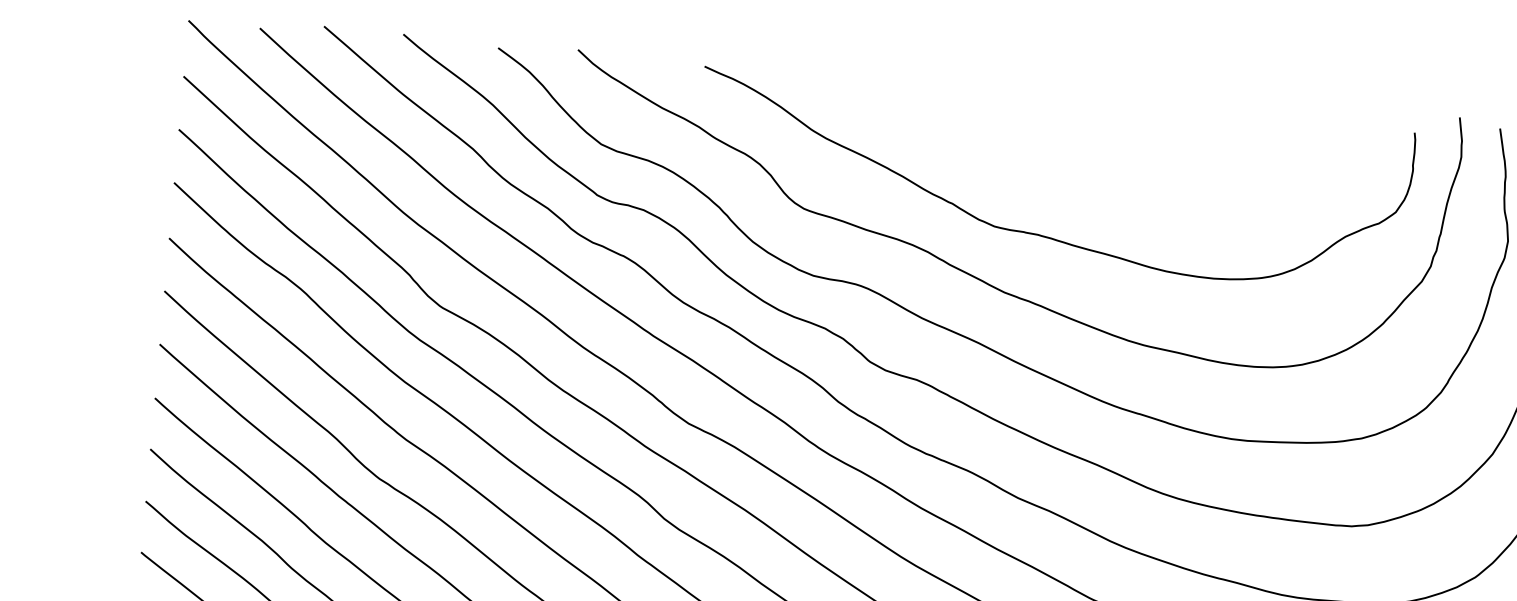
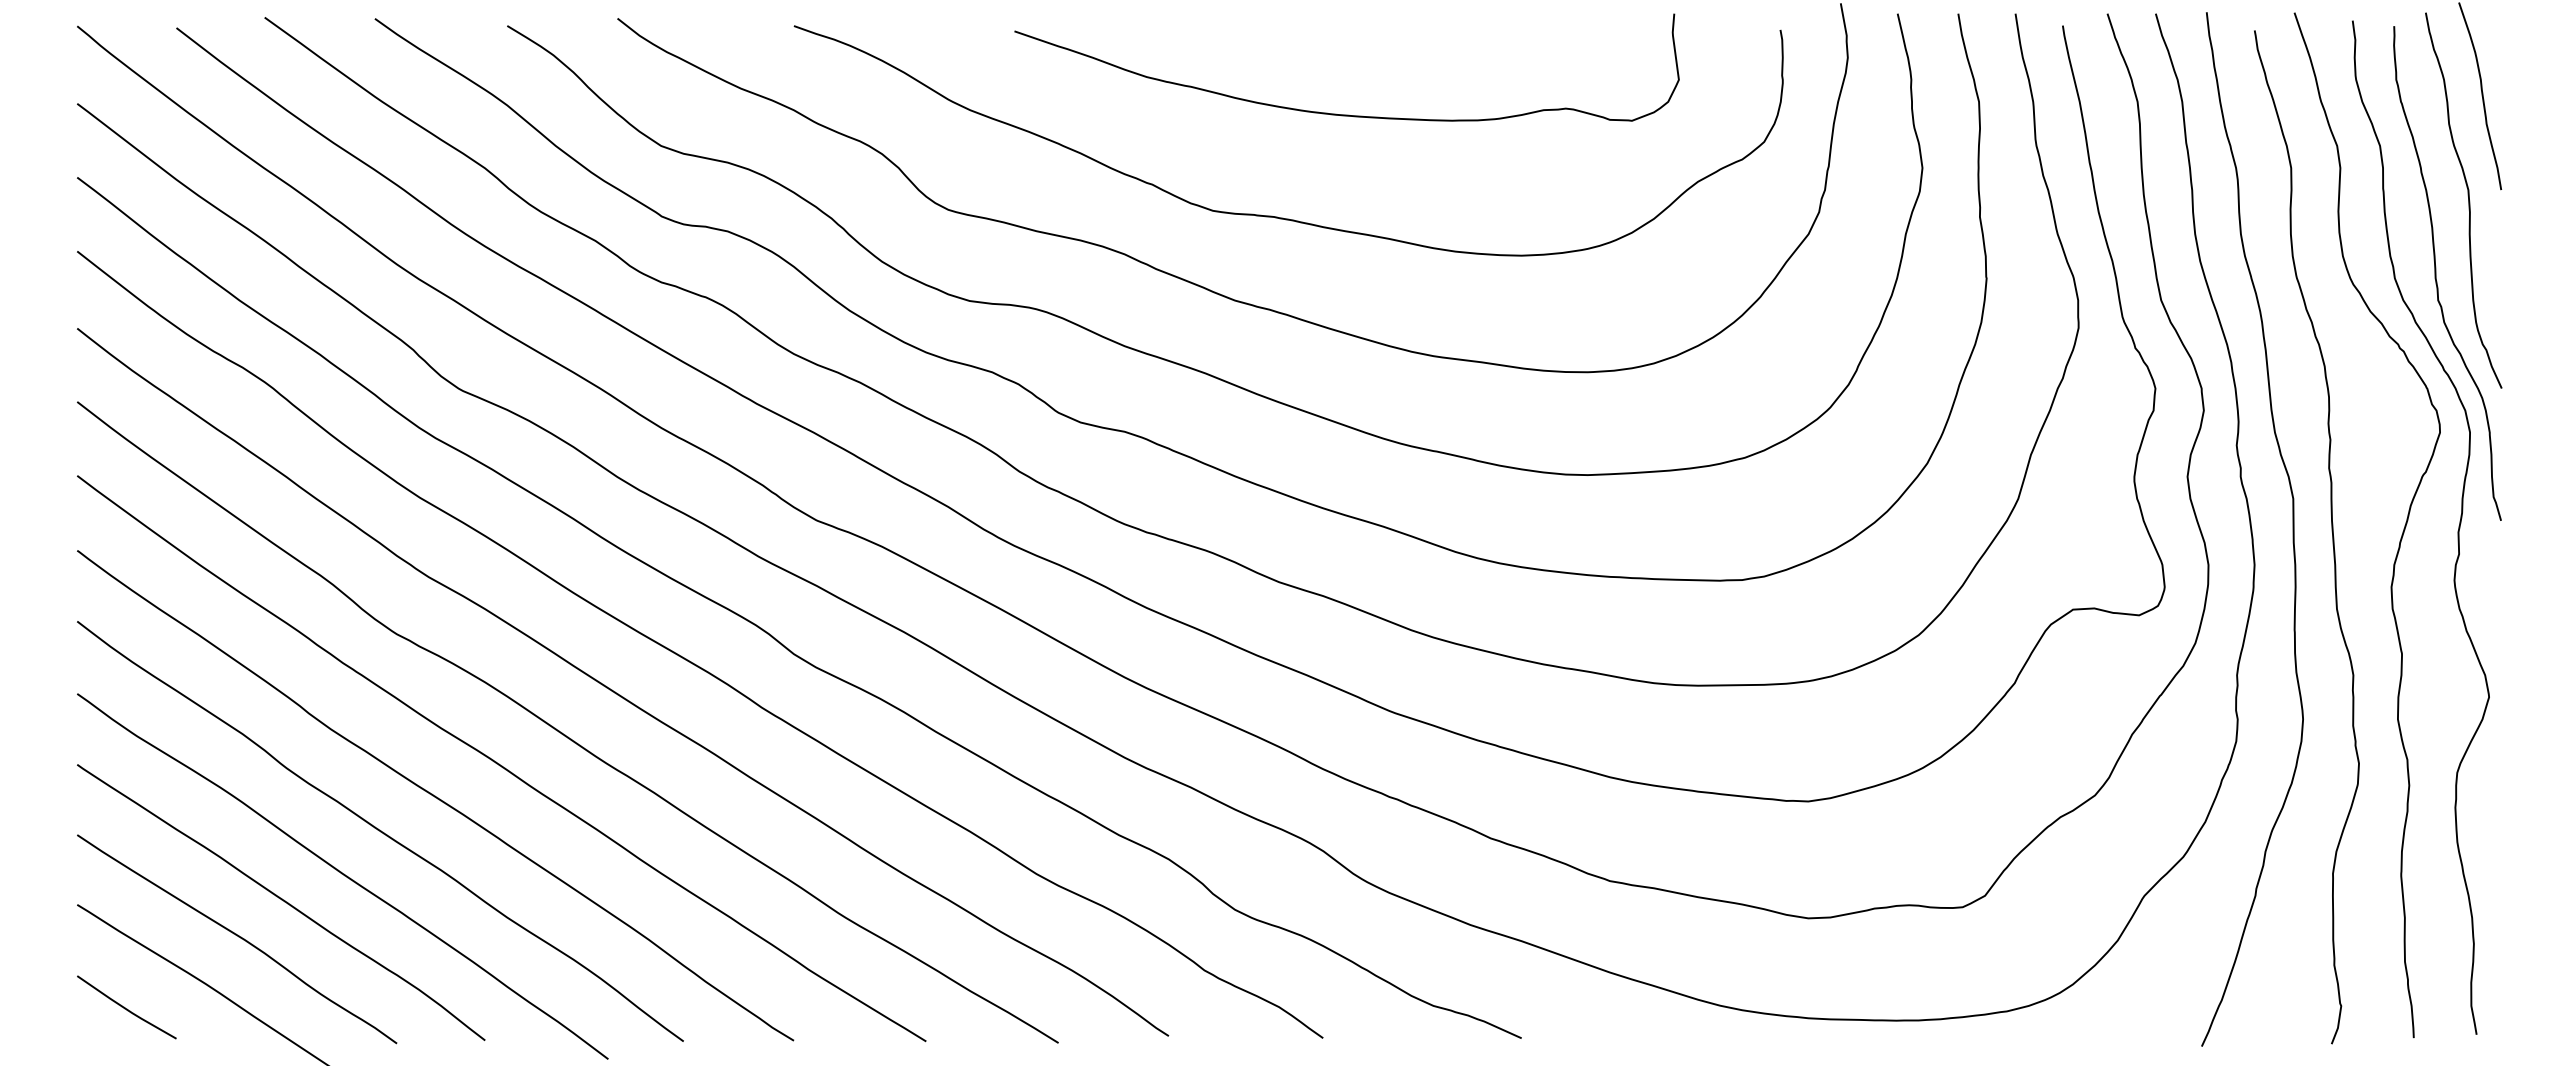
curve: (1096, 165) -> (1346, 114), added

